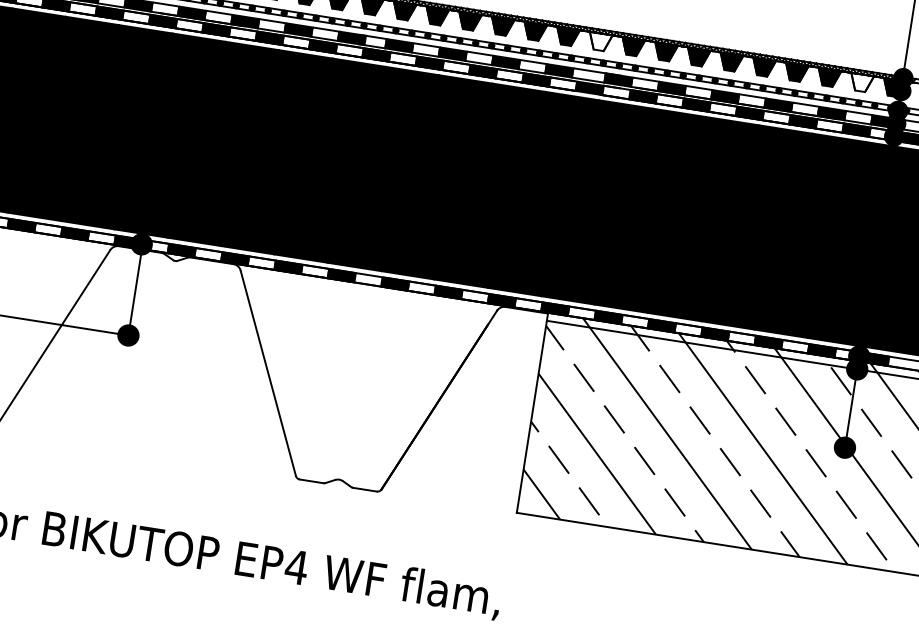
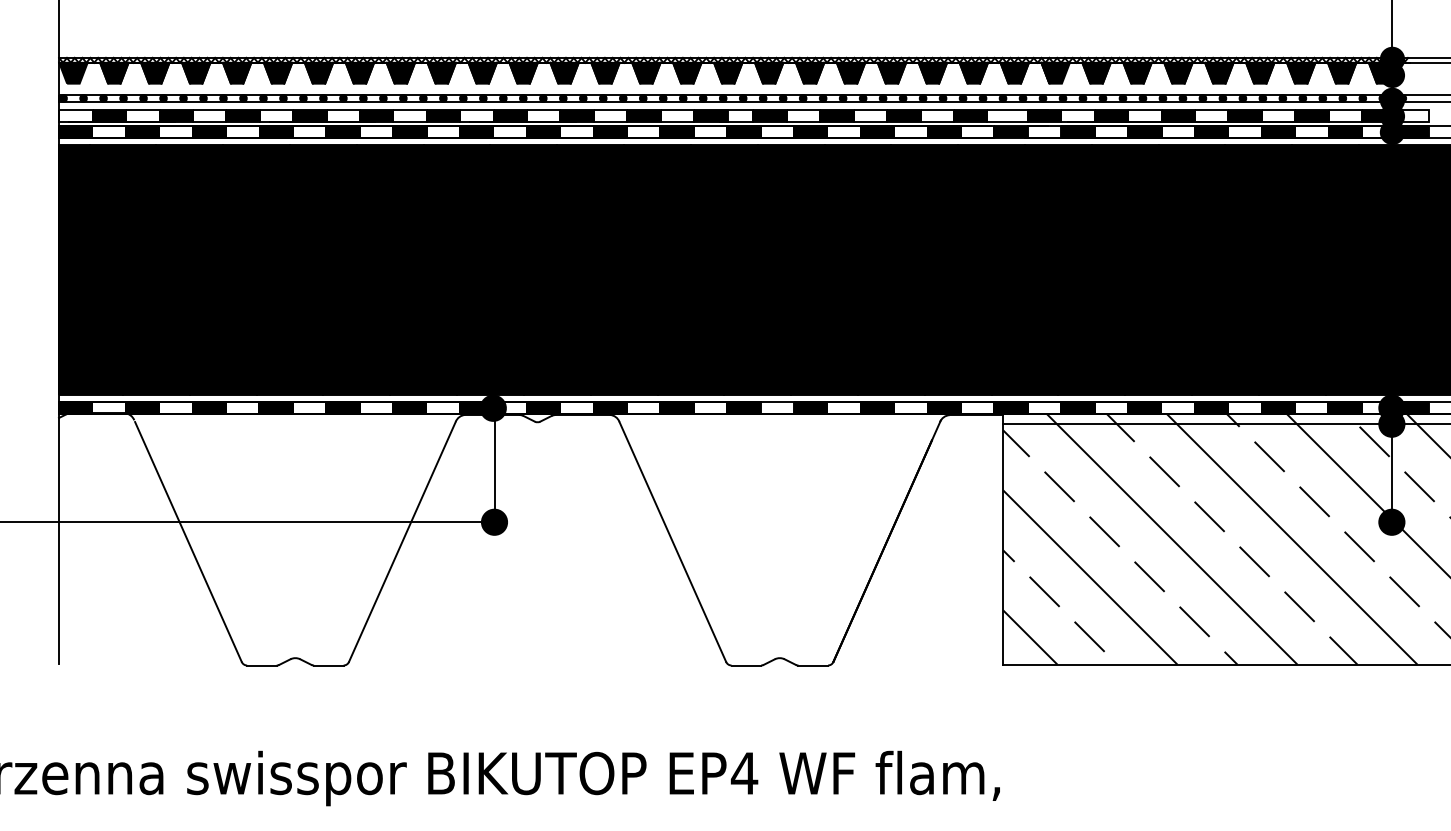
fill: (599, 41) -> (1014, 72), added
fill: (860, 82) -> (1341, 72), added

